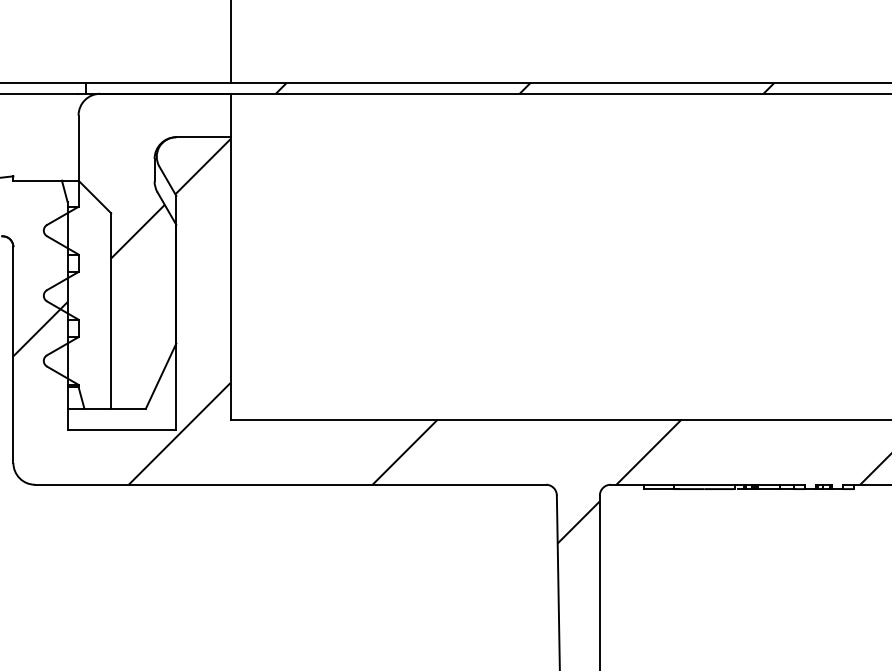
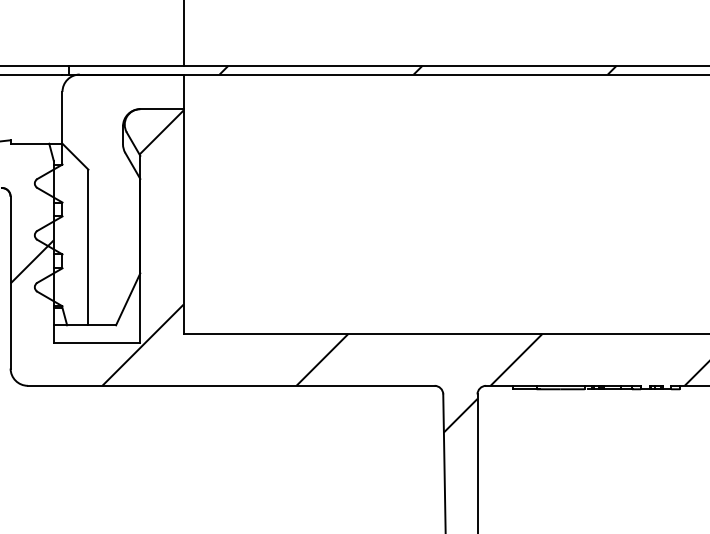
hatch: (137, 231) -> (109, 184), removed

